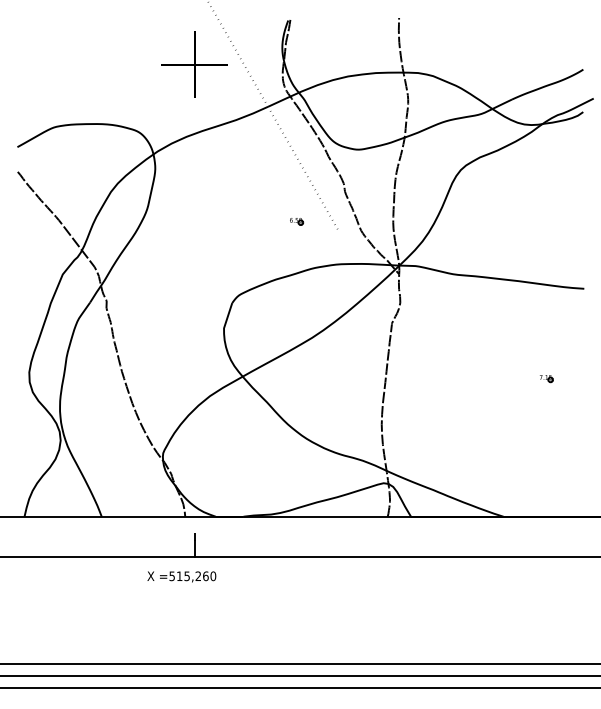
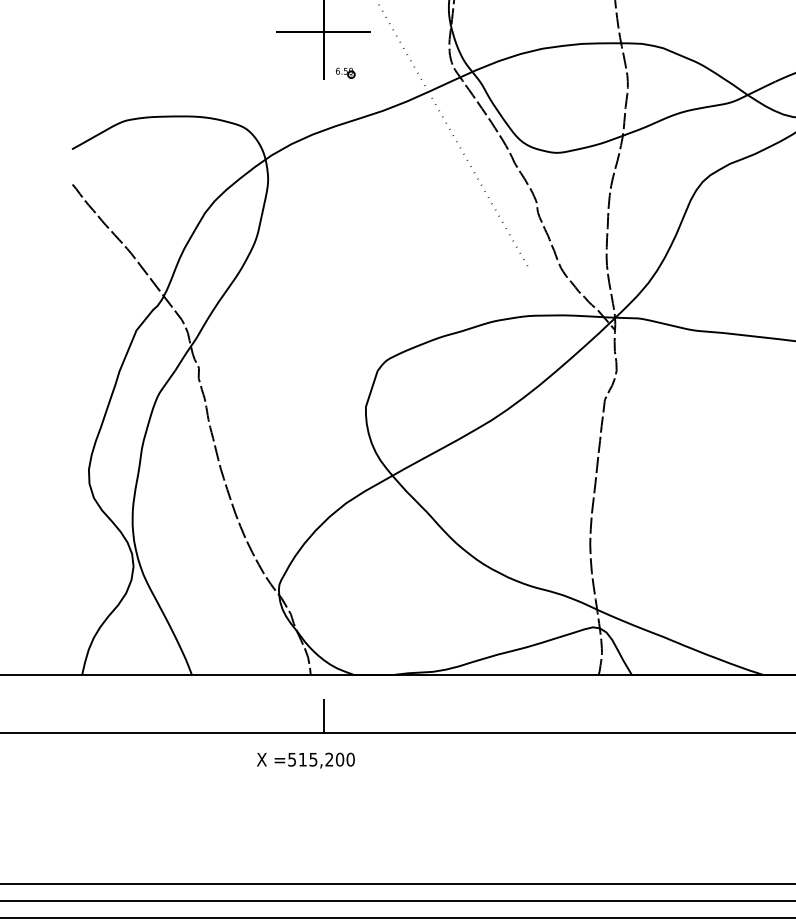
part: (297, 221) -> (346, 72), moved
text: (205, 575) -> (339, 758), =515,260 -> =515,200

